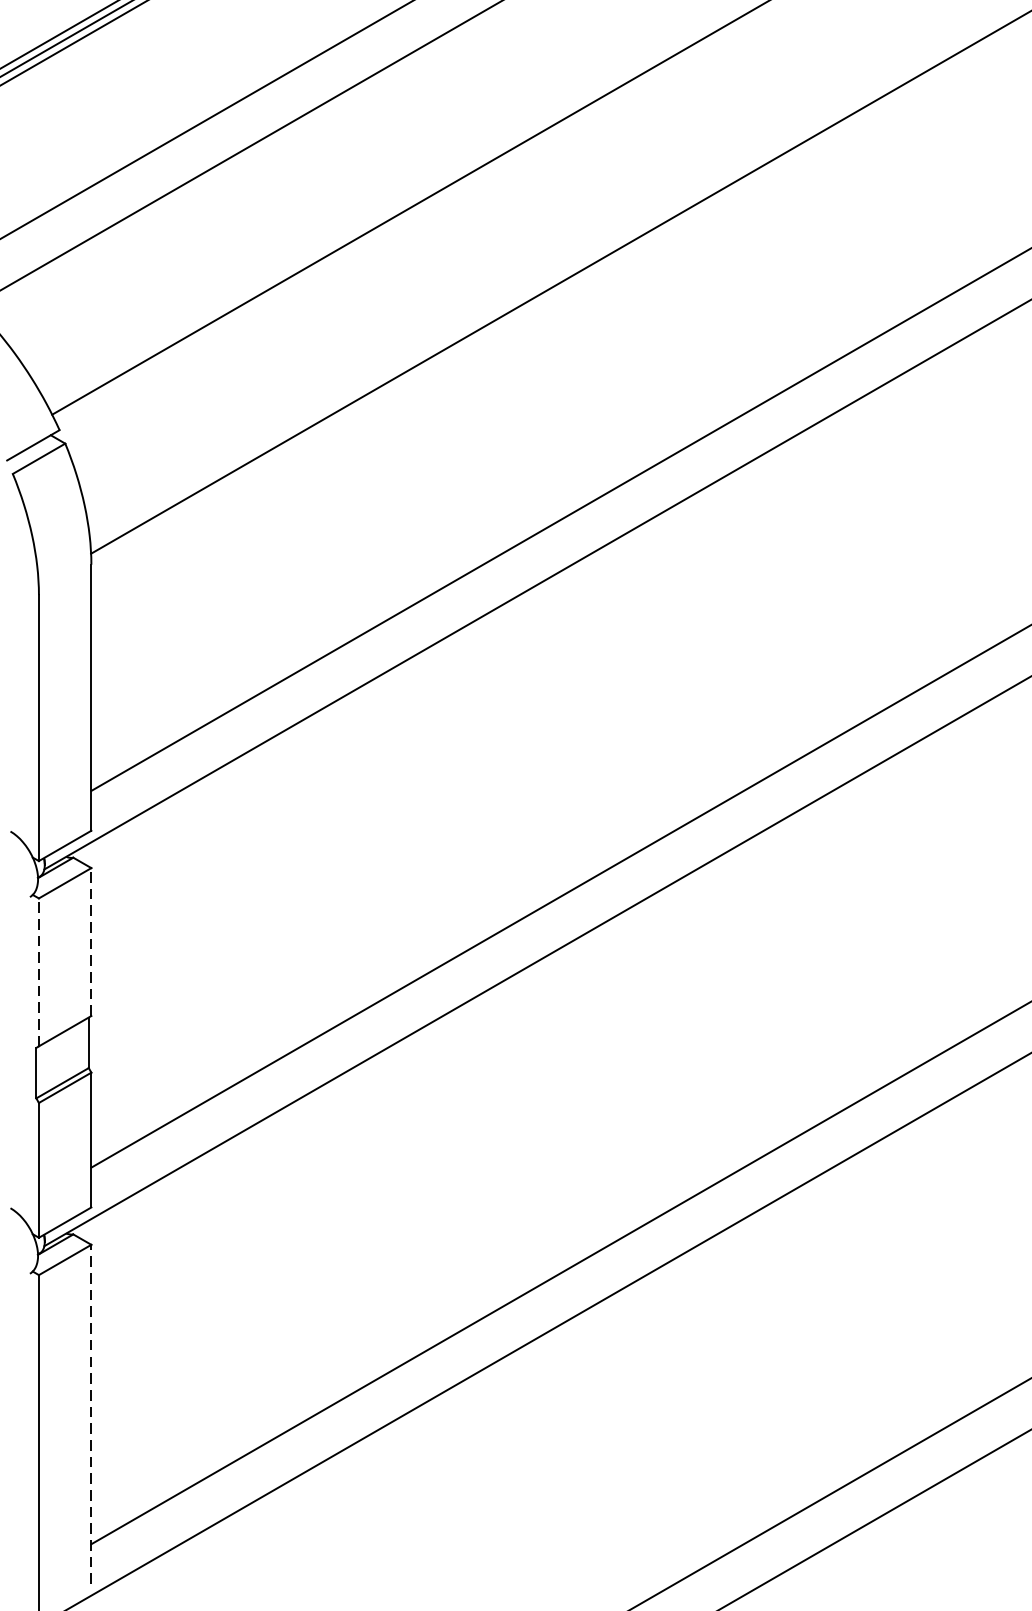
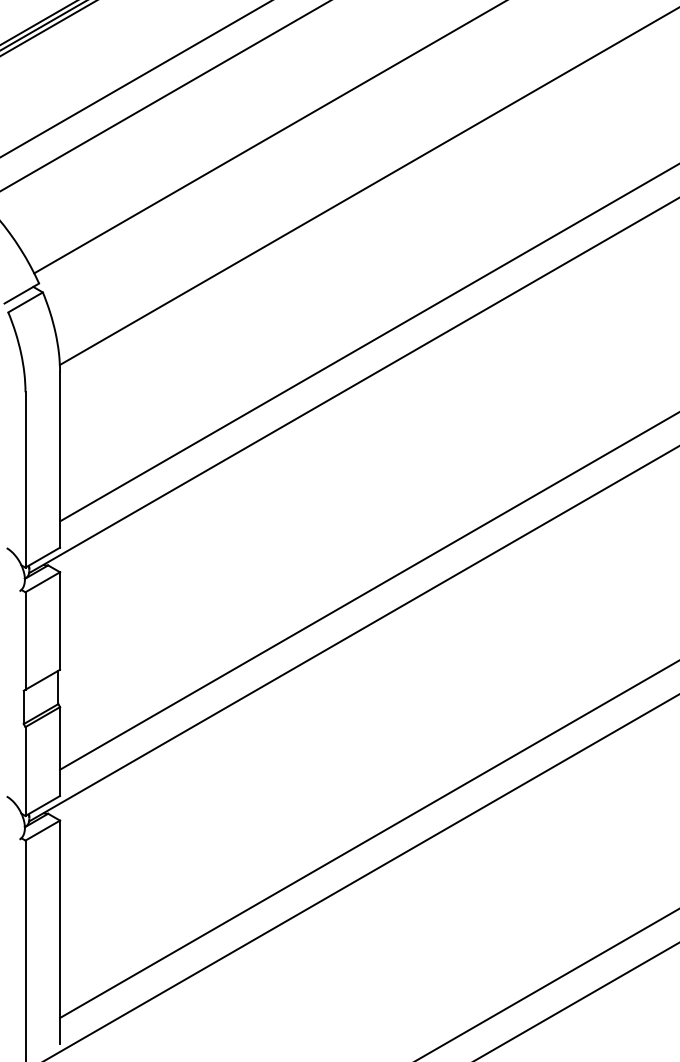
line: (92, 942) -> (60, 621), dashed -> solid
line: (38, 973) -> (25, 641), dashed -> solid
line: (92, 1414) -> (60, 932), dashed -> solid

